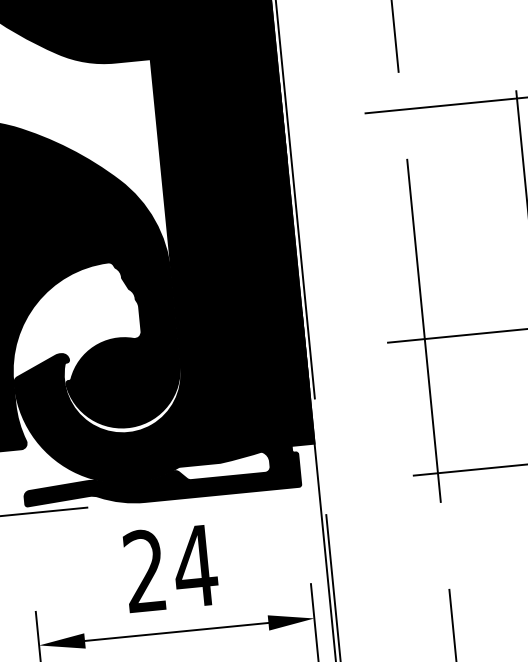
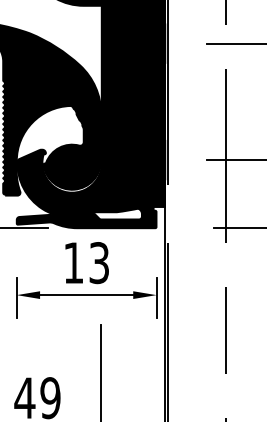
text: (170, 569) -> (86, 263), 24 -> 13

